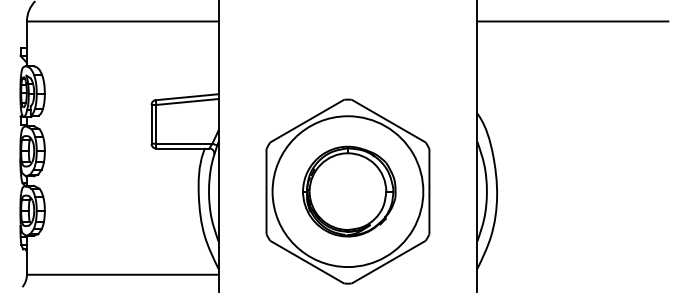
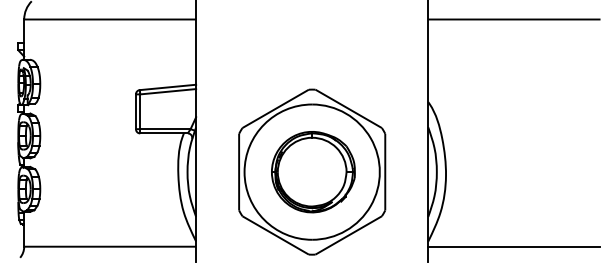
line: (572, 274) -> (513, 246), added

